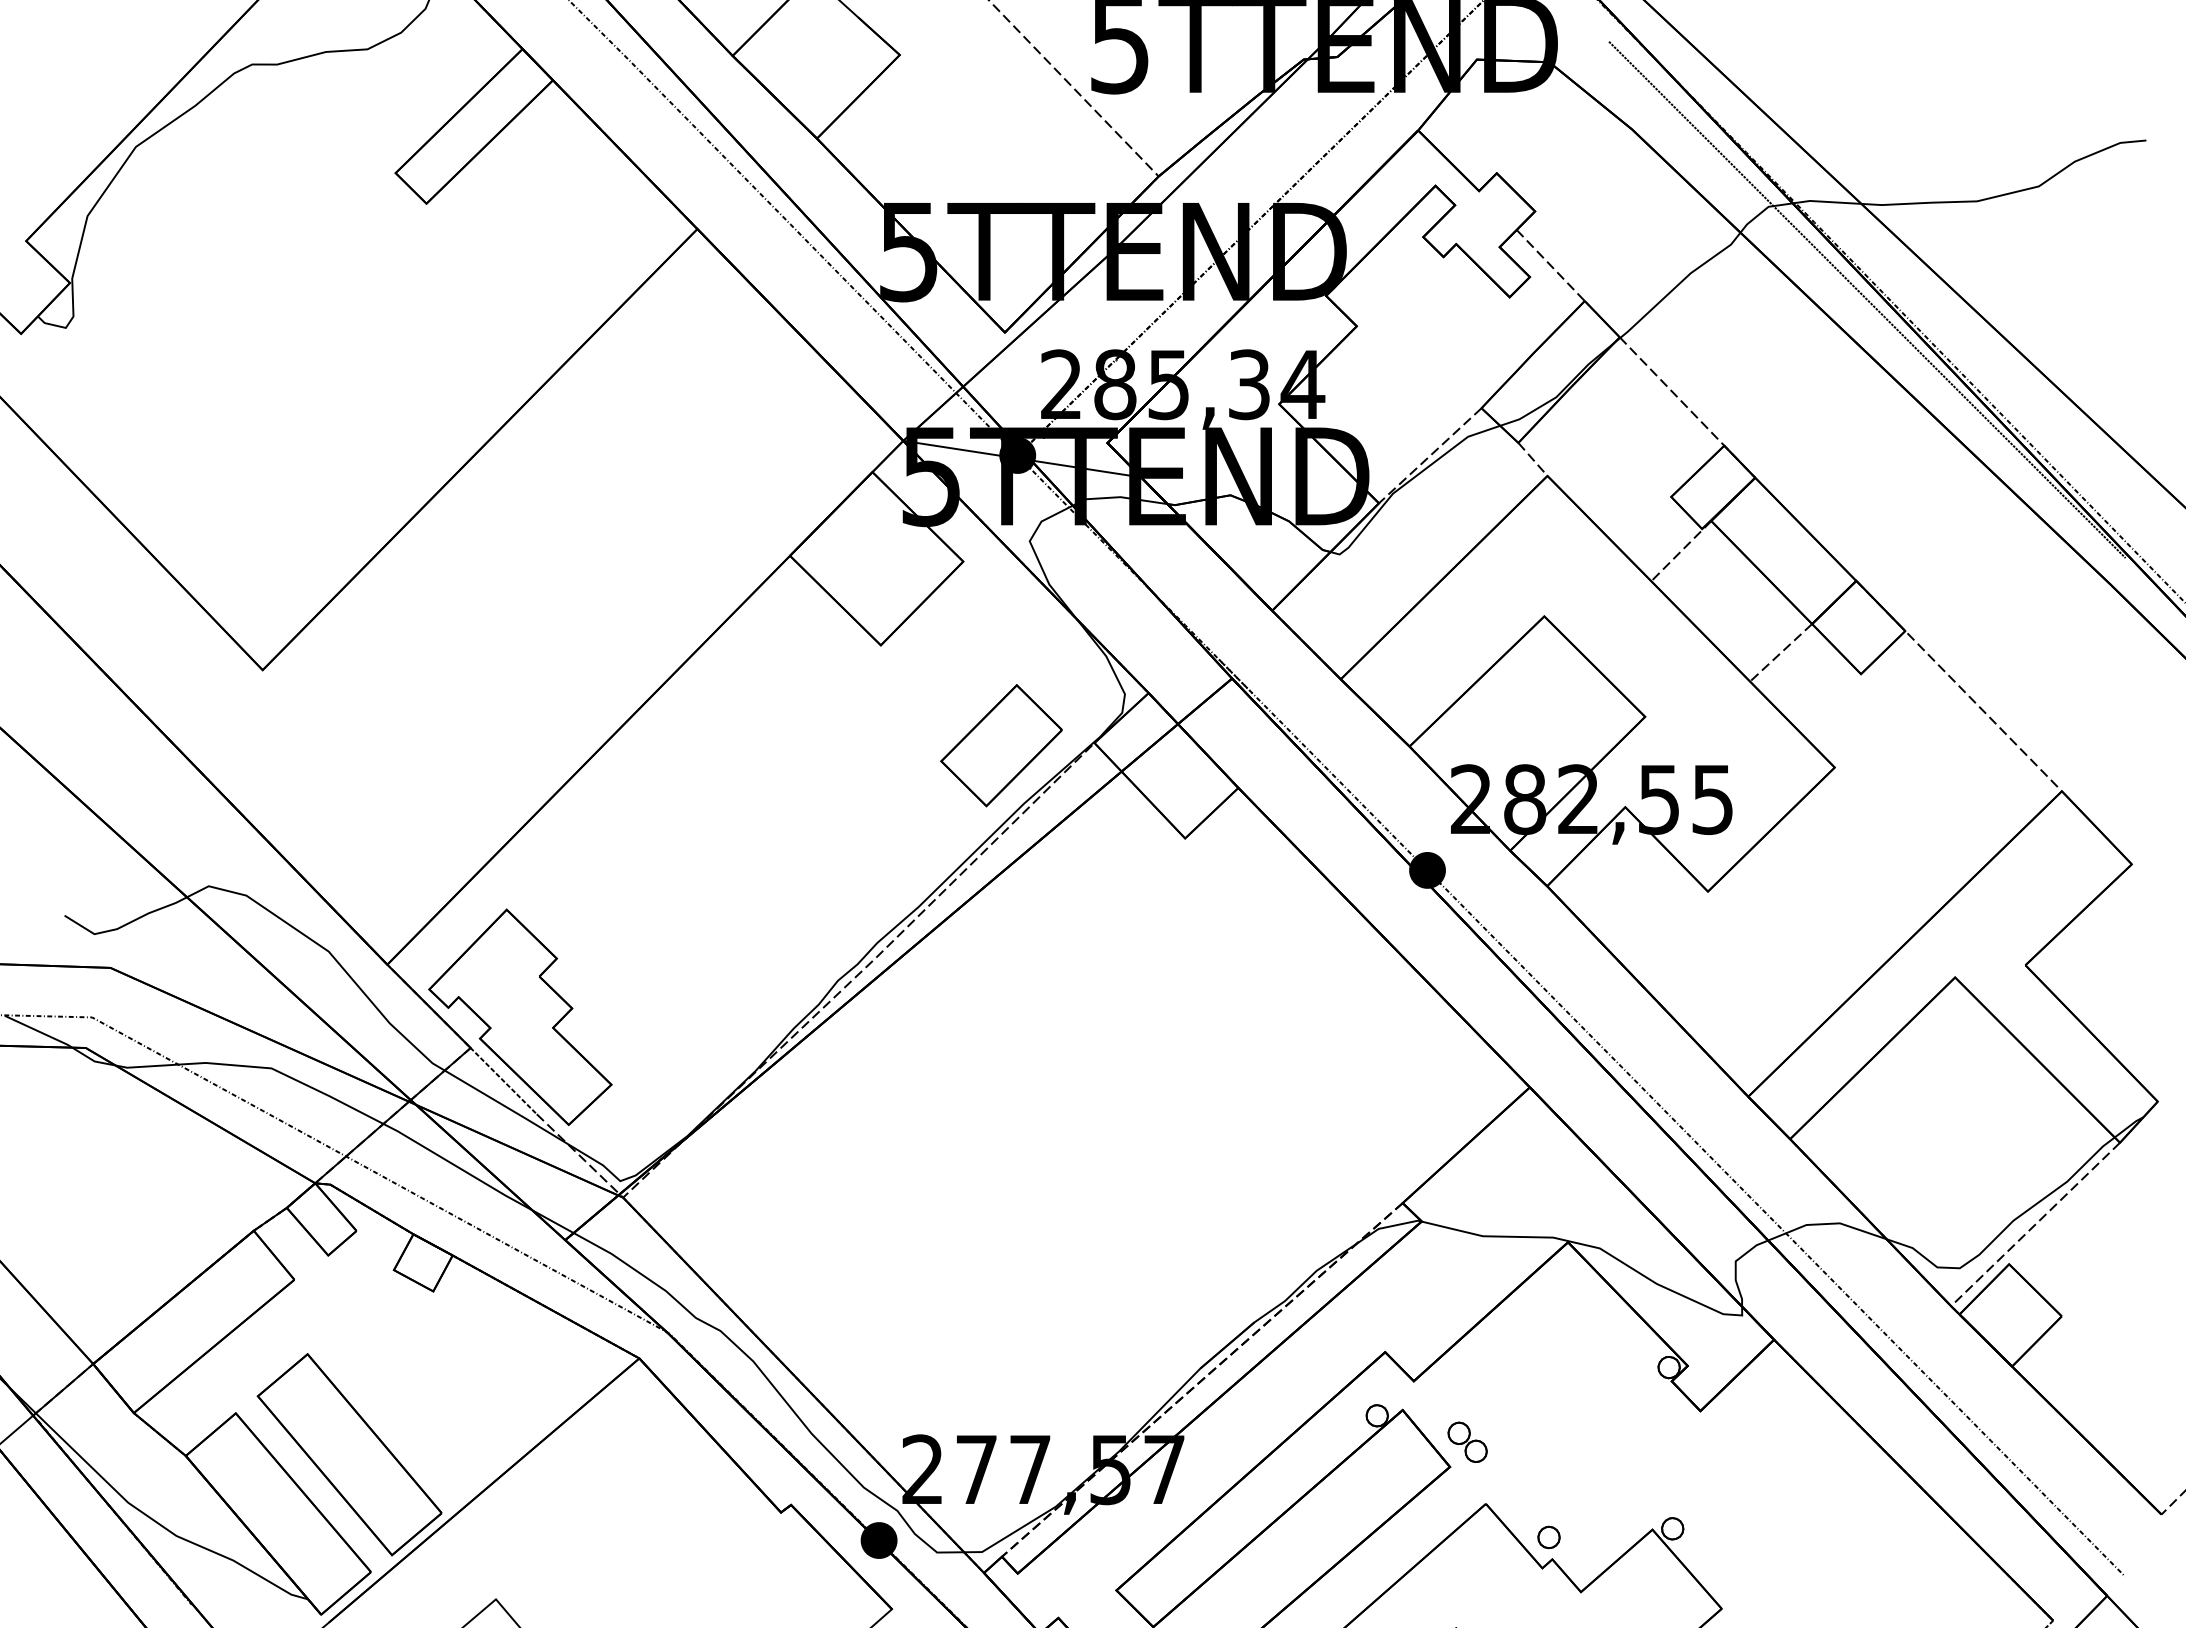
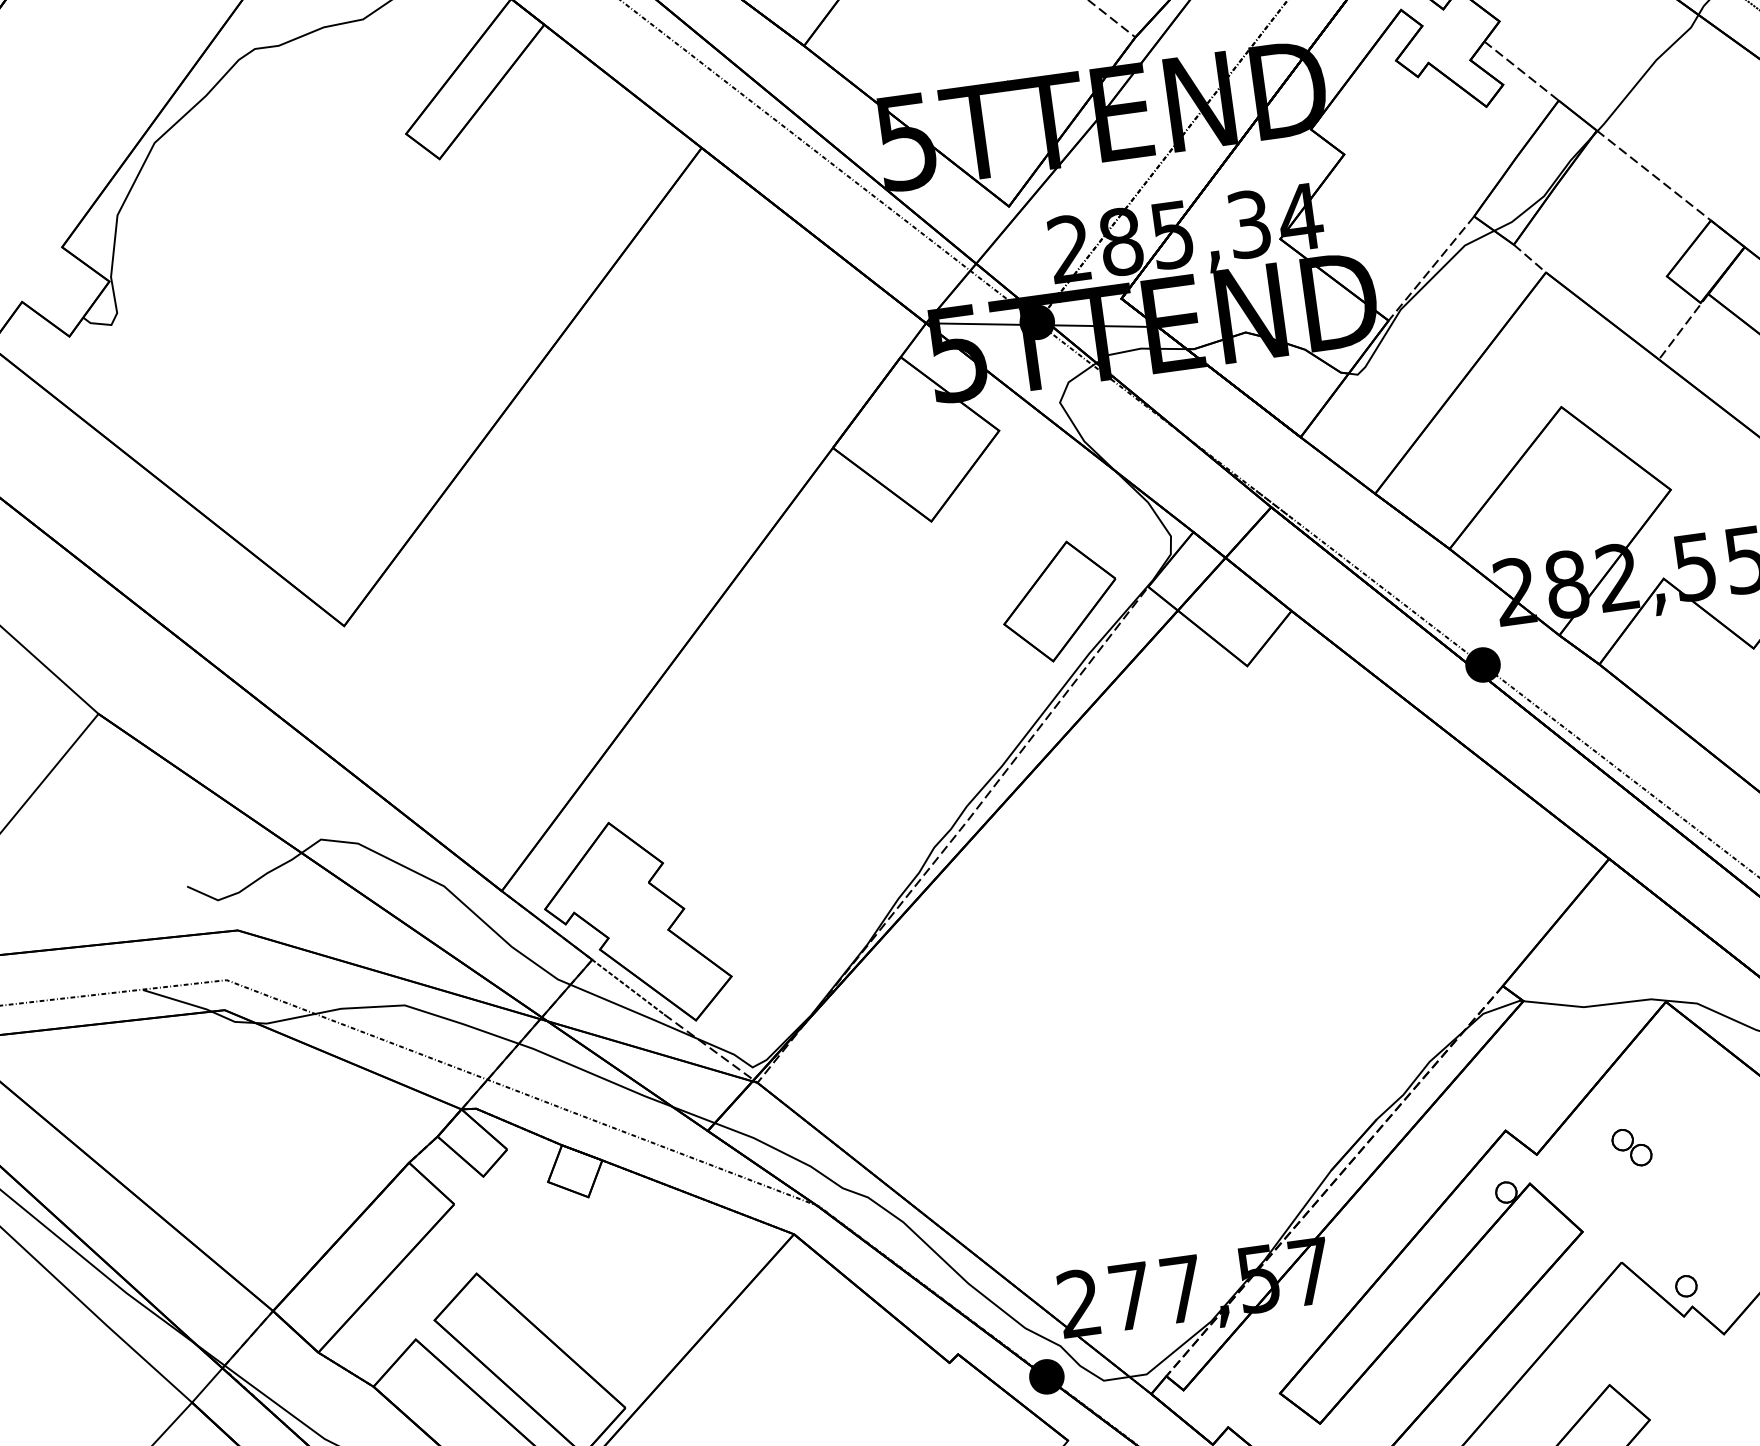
part: (1467, 1441) -> (1631, 1146), moved

